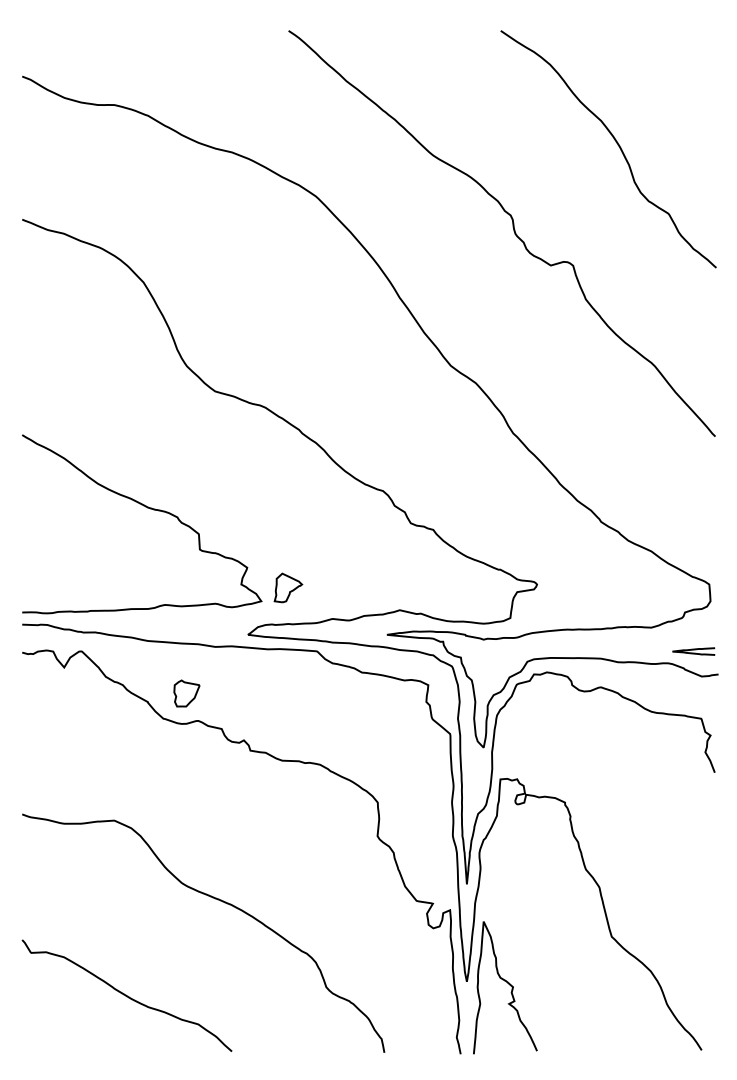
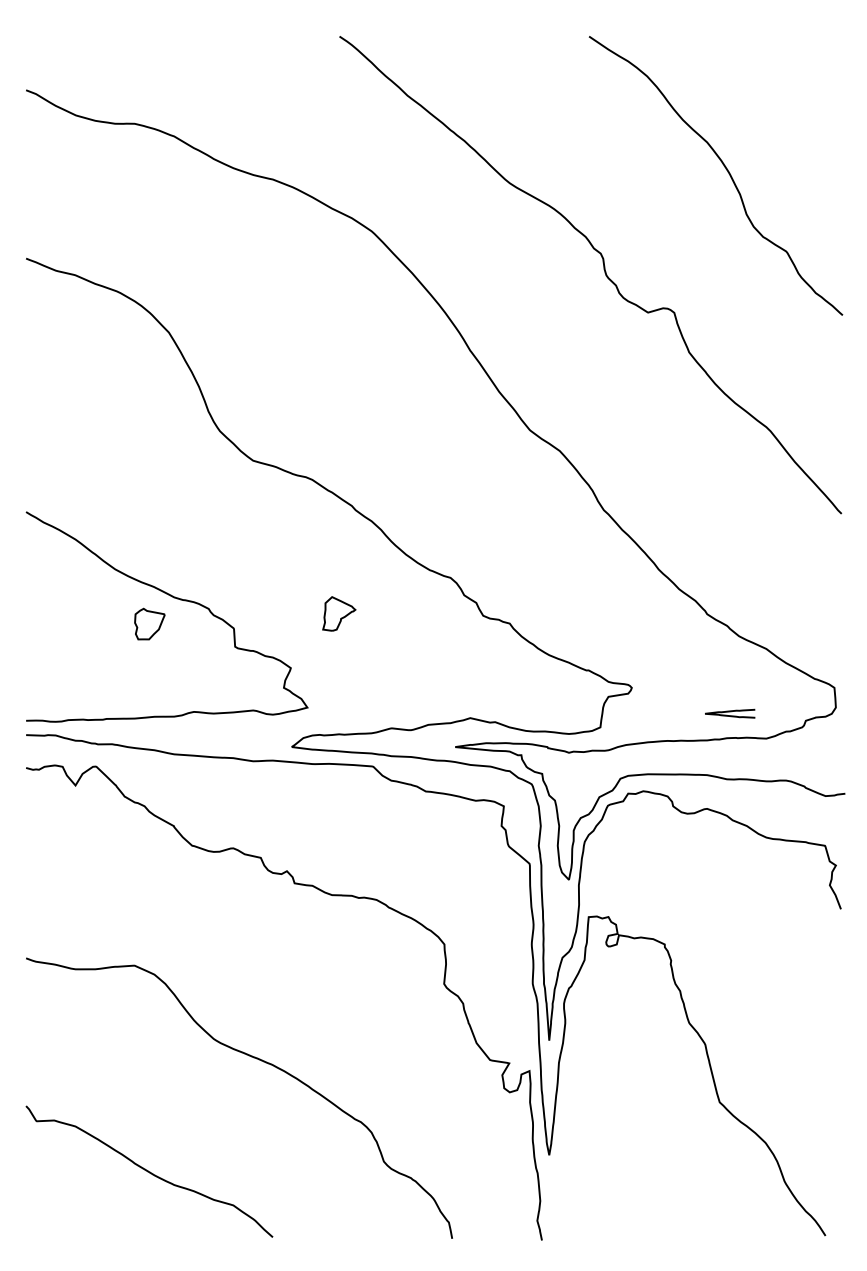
part: (288, 587) -> (339, 613), moved
curve: (694, 650) -> (730, 712), moved
part: (186, 693) -> (149, 623), moved
curve: (508, 984) -> (598, 1158), removed

